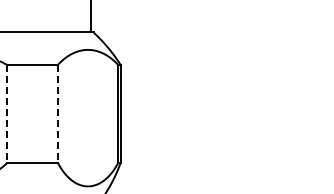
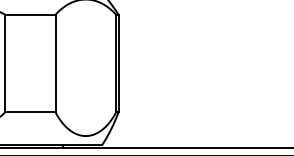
line: (7, 113) -> (5, 63), dashed -> solid
line: (57, 113) -> (55, 63), dashed -> solid

